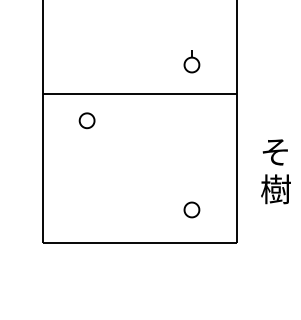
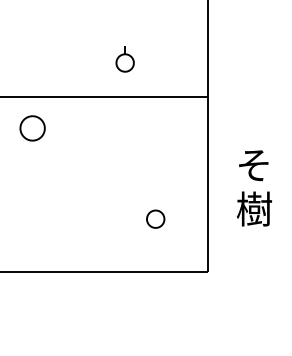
part: (191, 61) -> (124, 58), moved
part: (86, 120) -> (31, 128), size x1.4
part: (191, 209) -> (155, 218), moved

